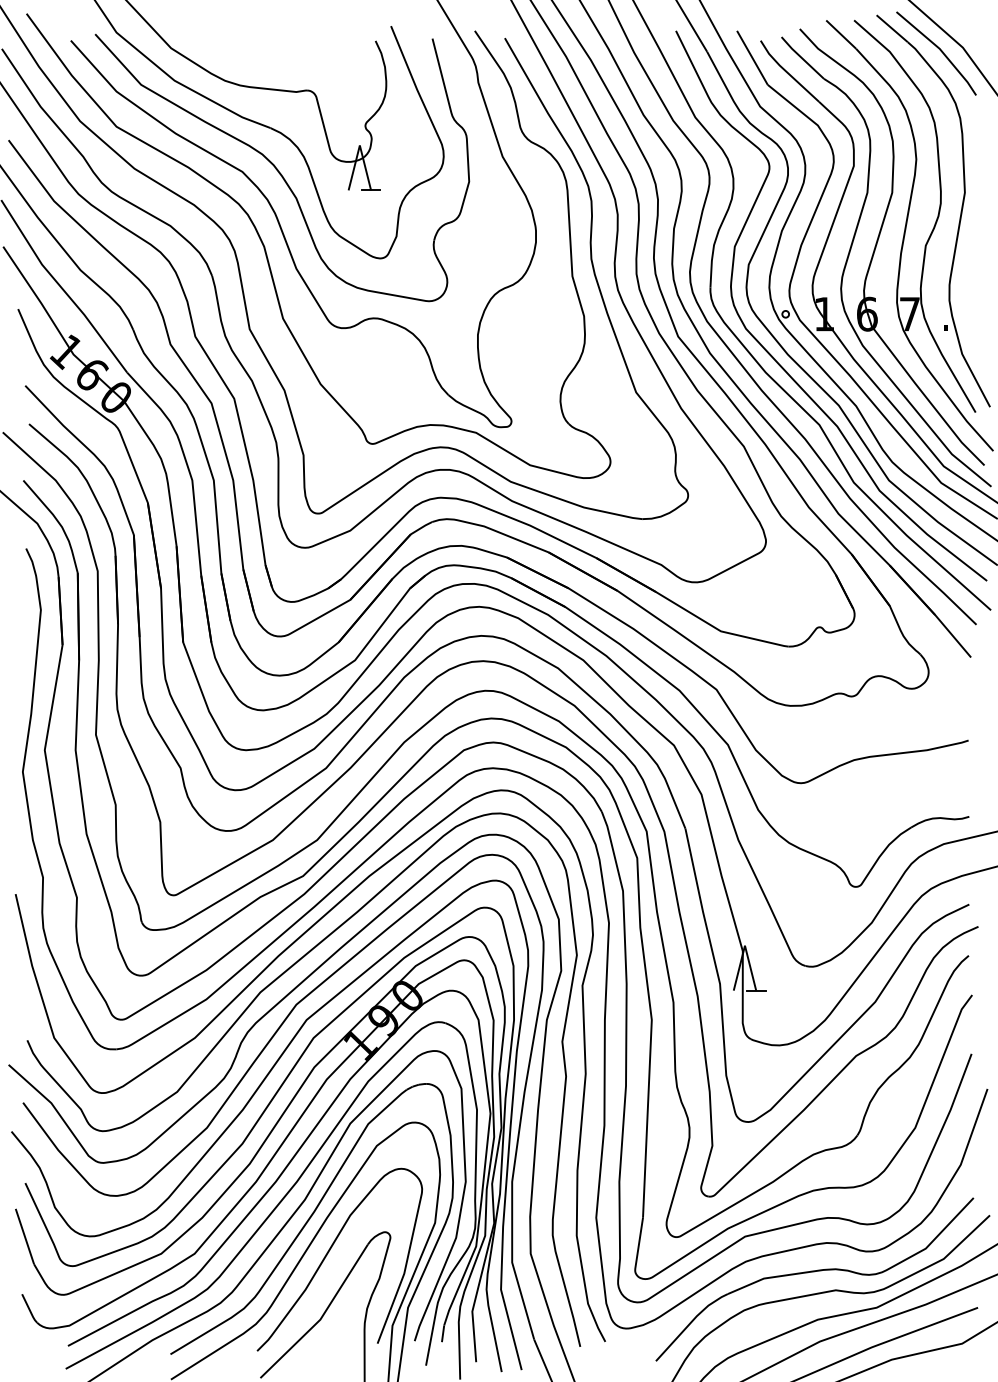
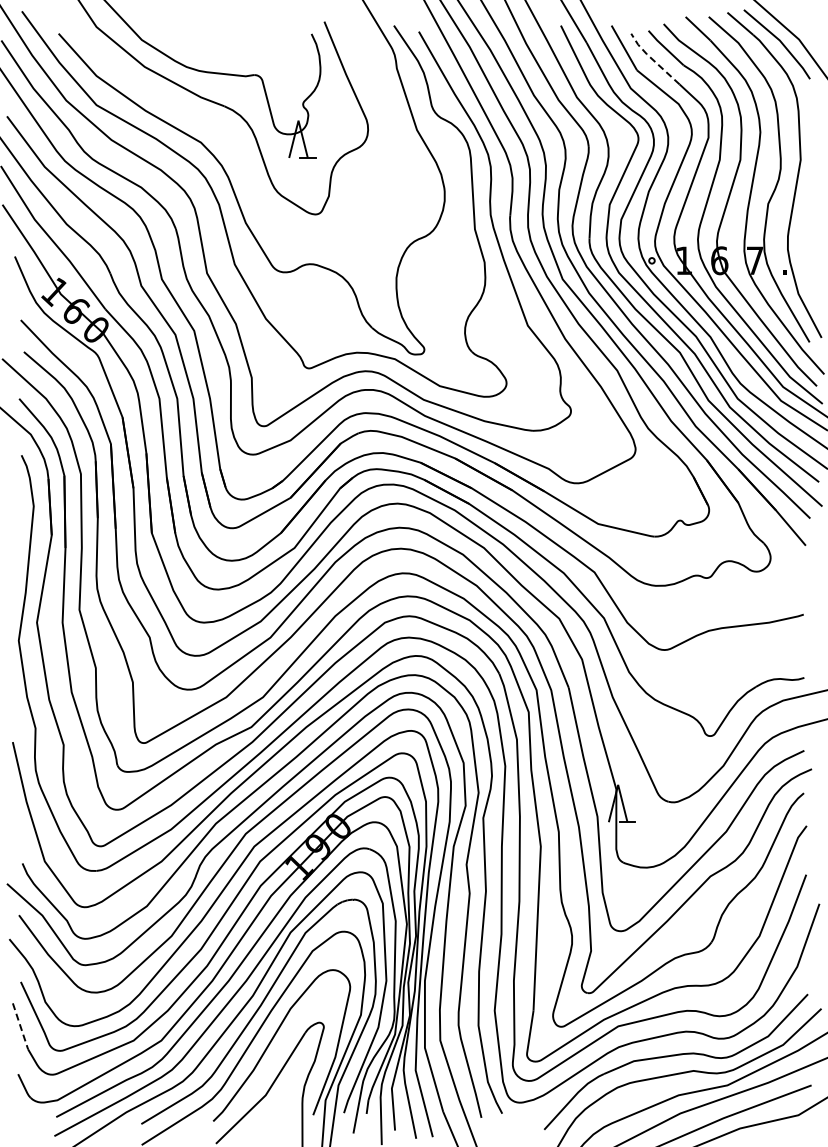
line: (786, 71) -> (652, 59), solid -> dashed
part: (282, 168) -> (234, 139), removed
line: (24, 1236) -> (20, 1026), solid -> dashed

